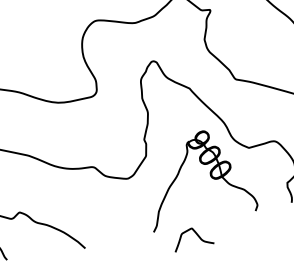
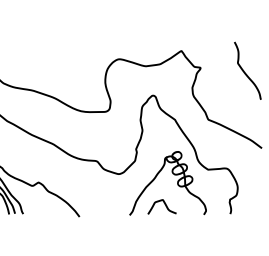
curve: (195, 234) -> (164, 204), moved

